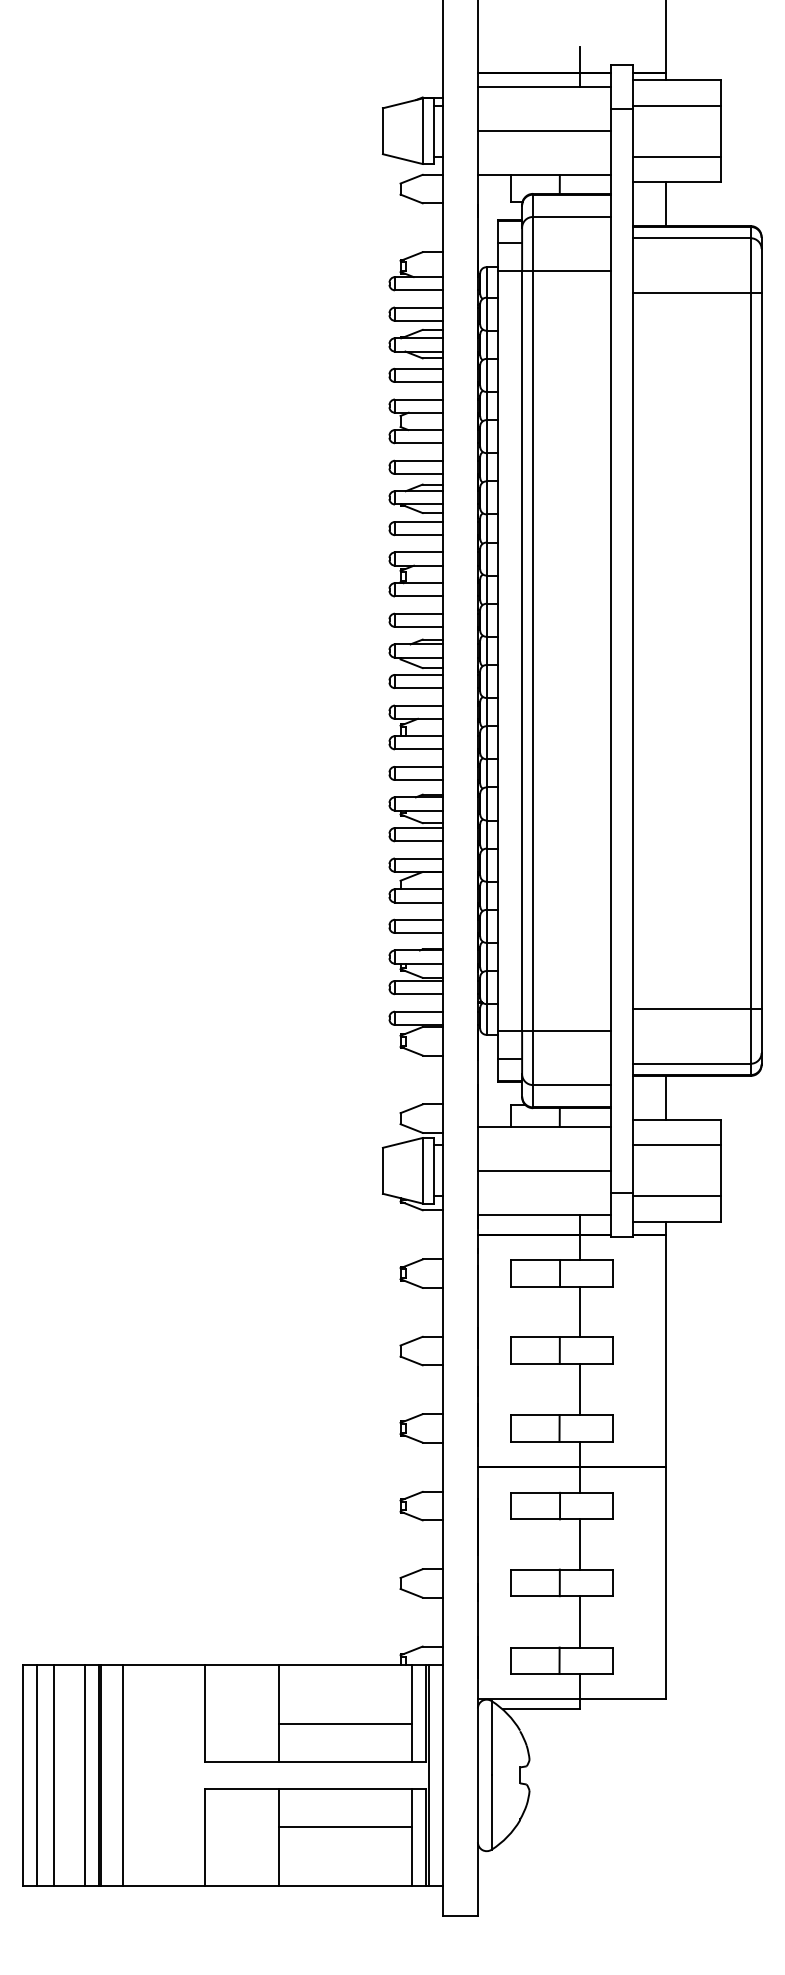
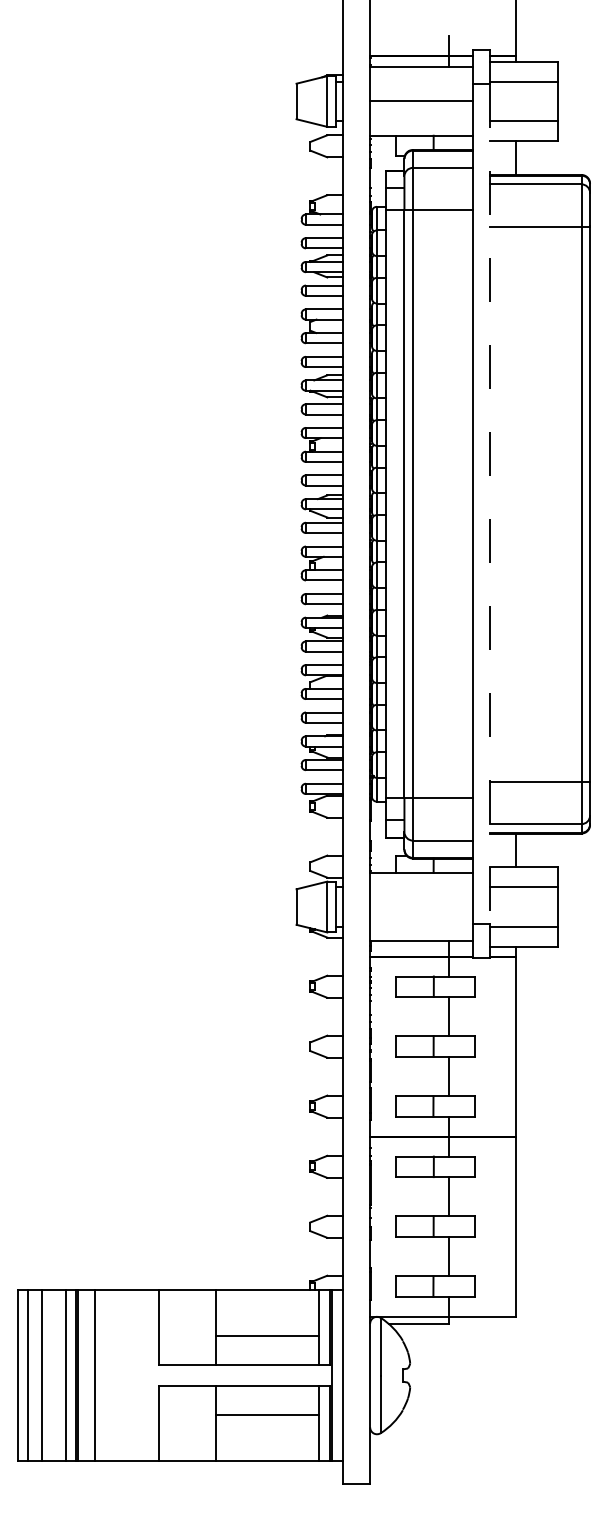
line: (632, 651) -> (489, 504), solid -> dashed
line: (543, 1170) -> (421, 906), removed

